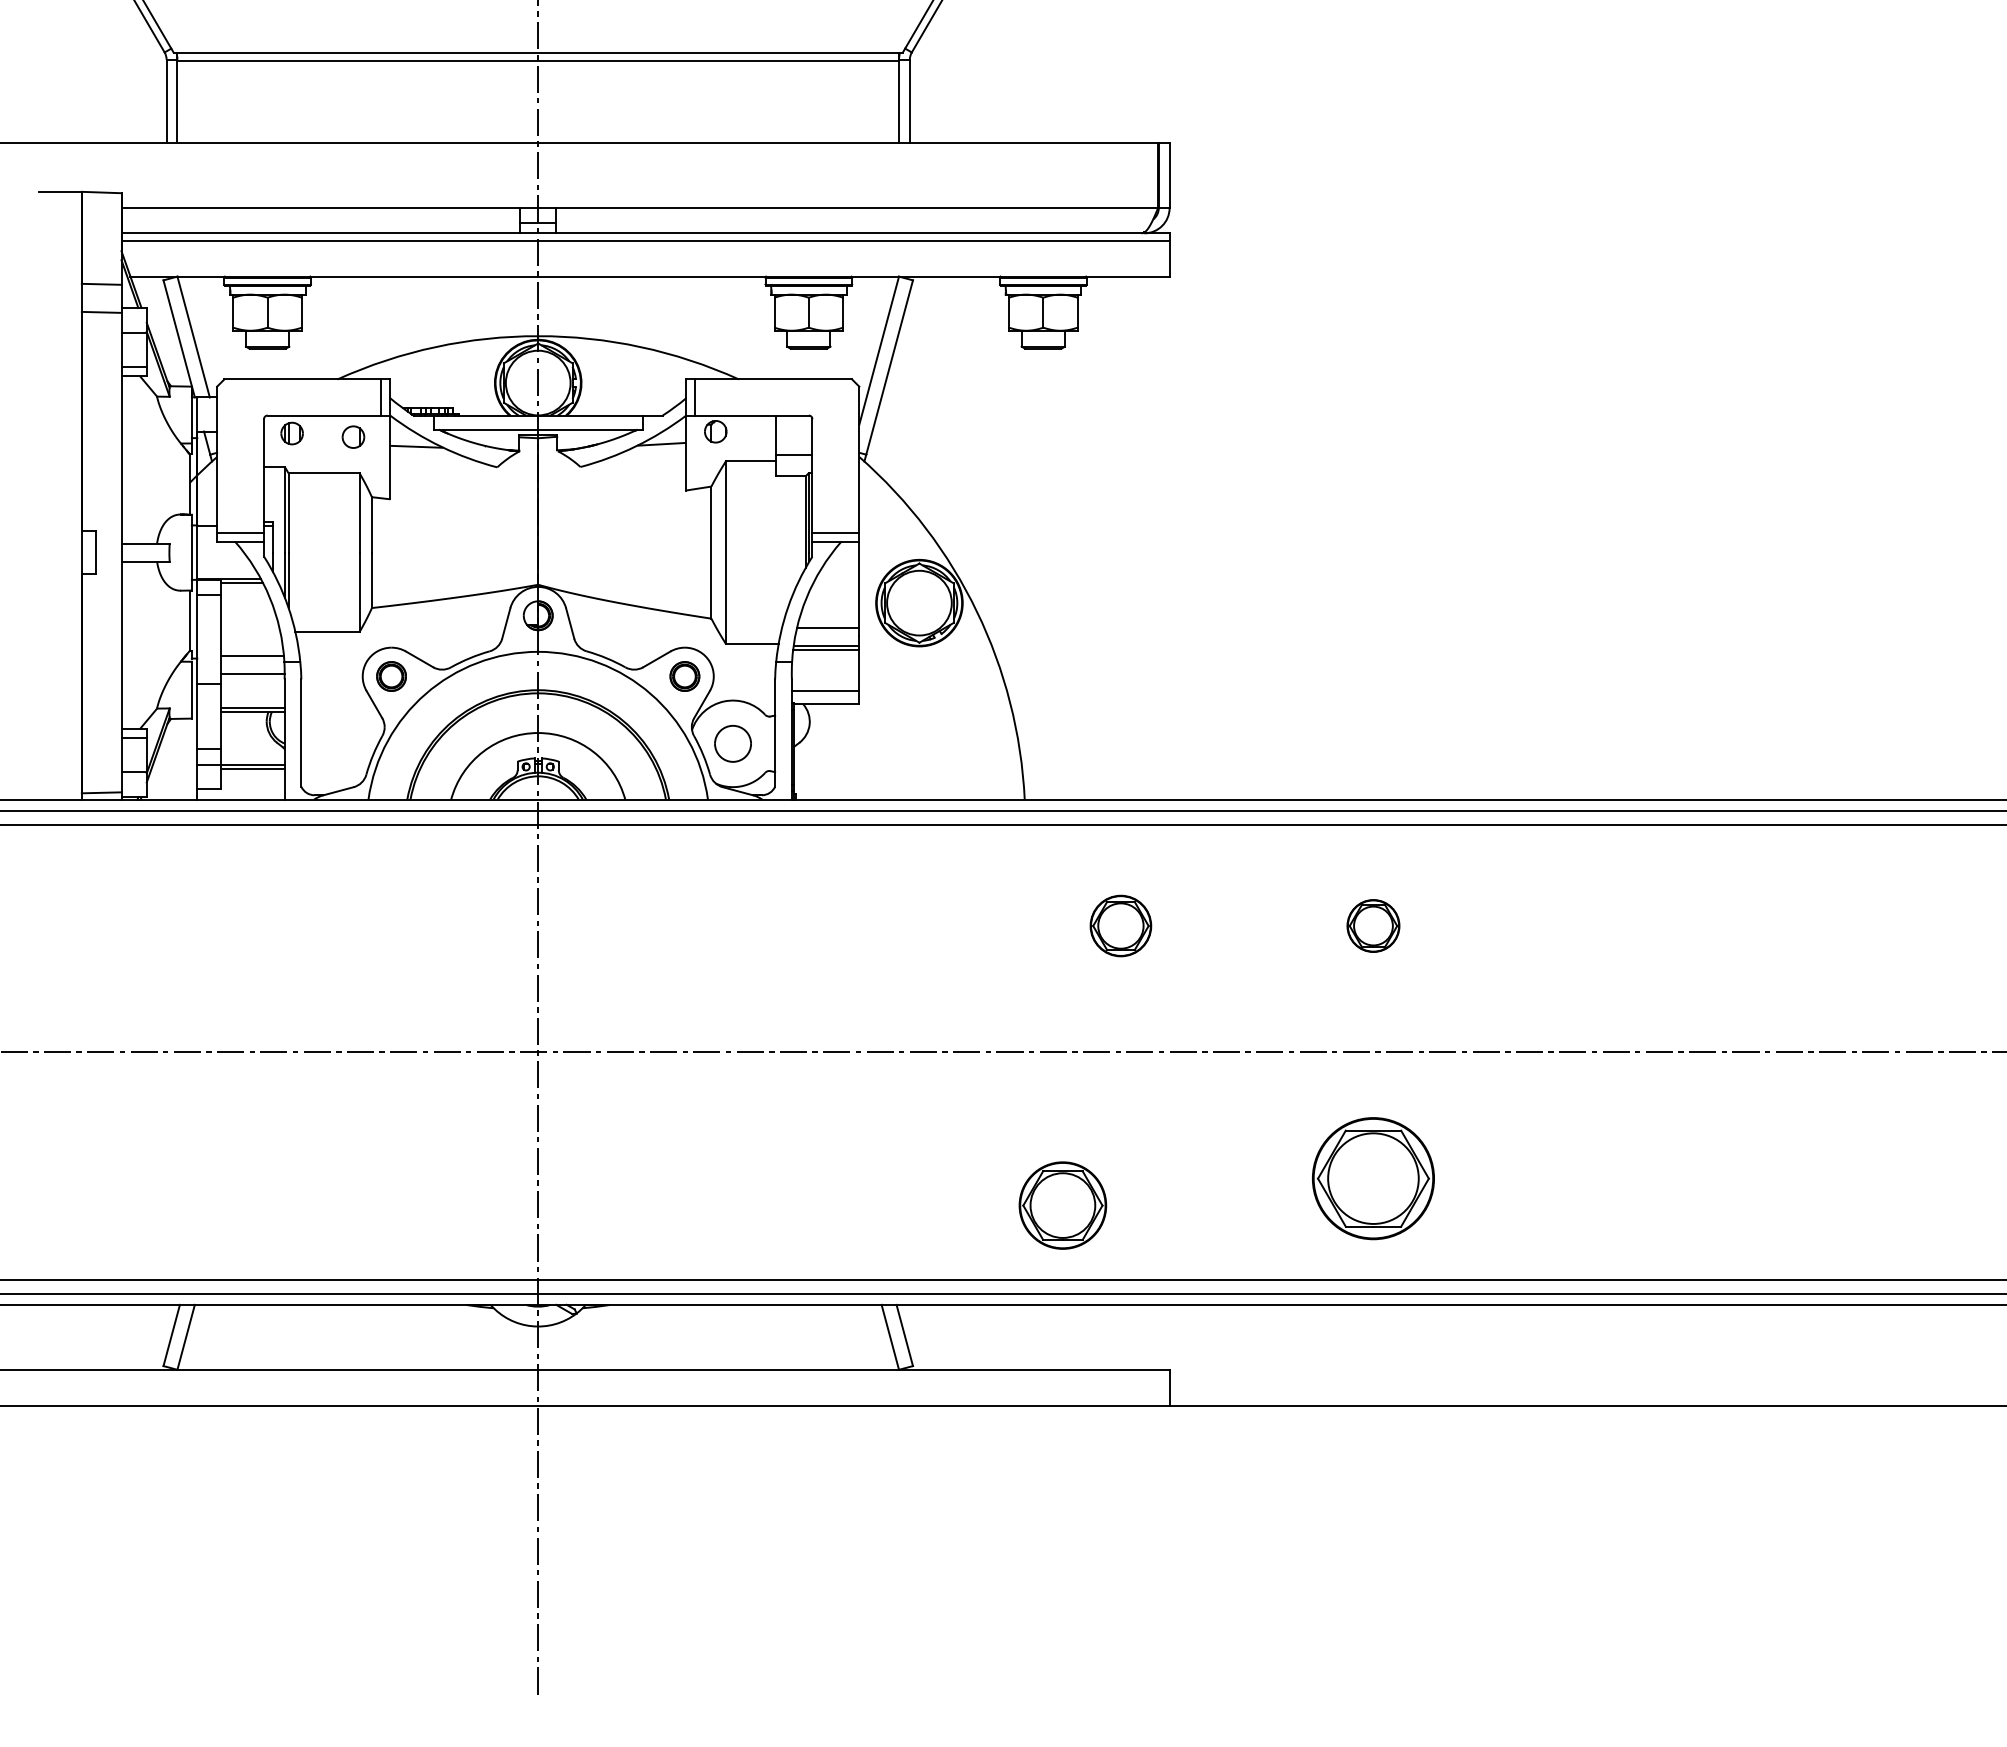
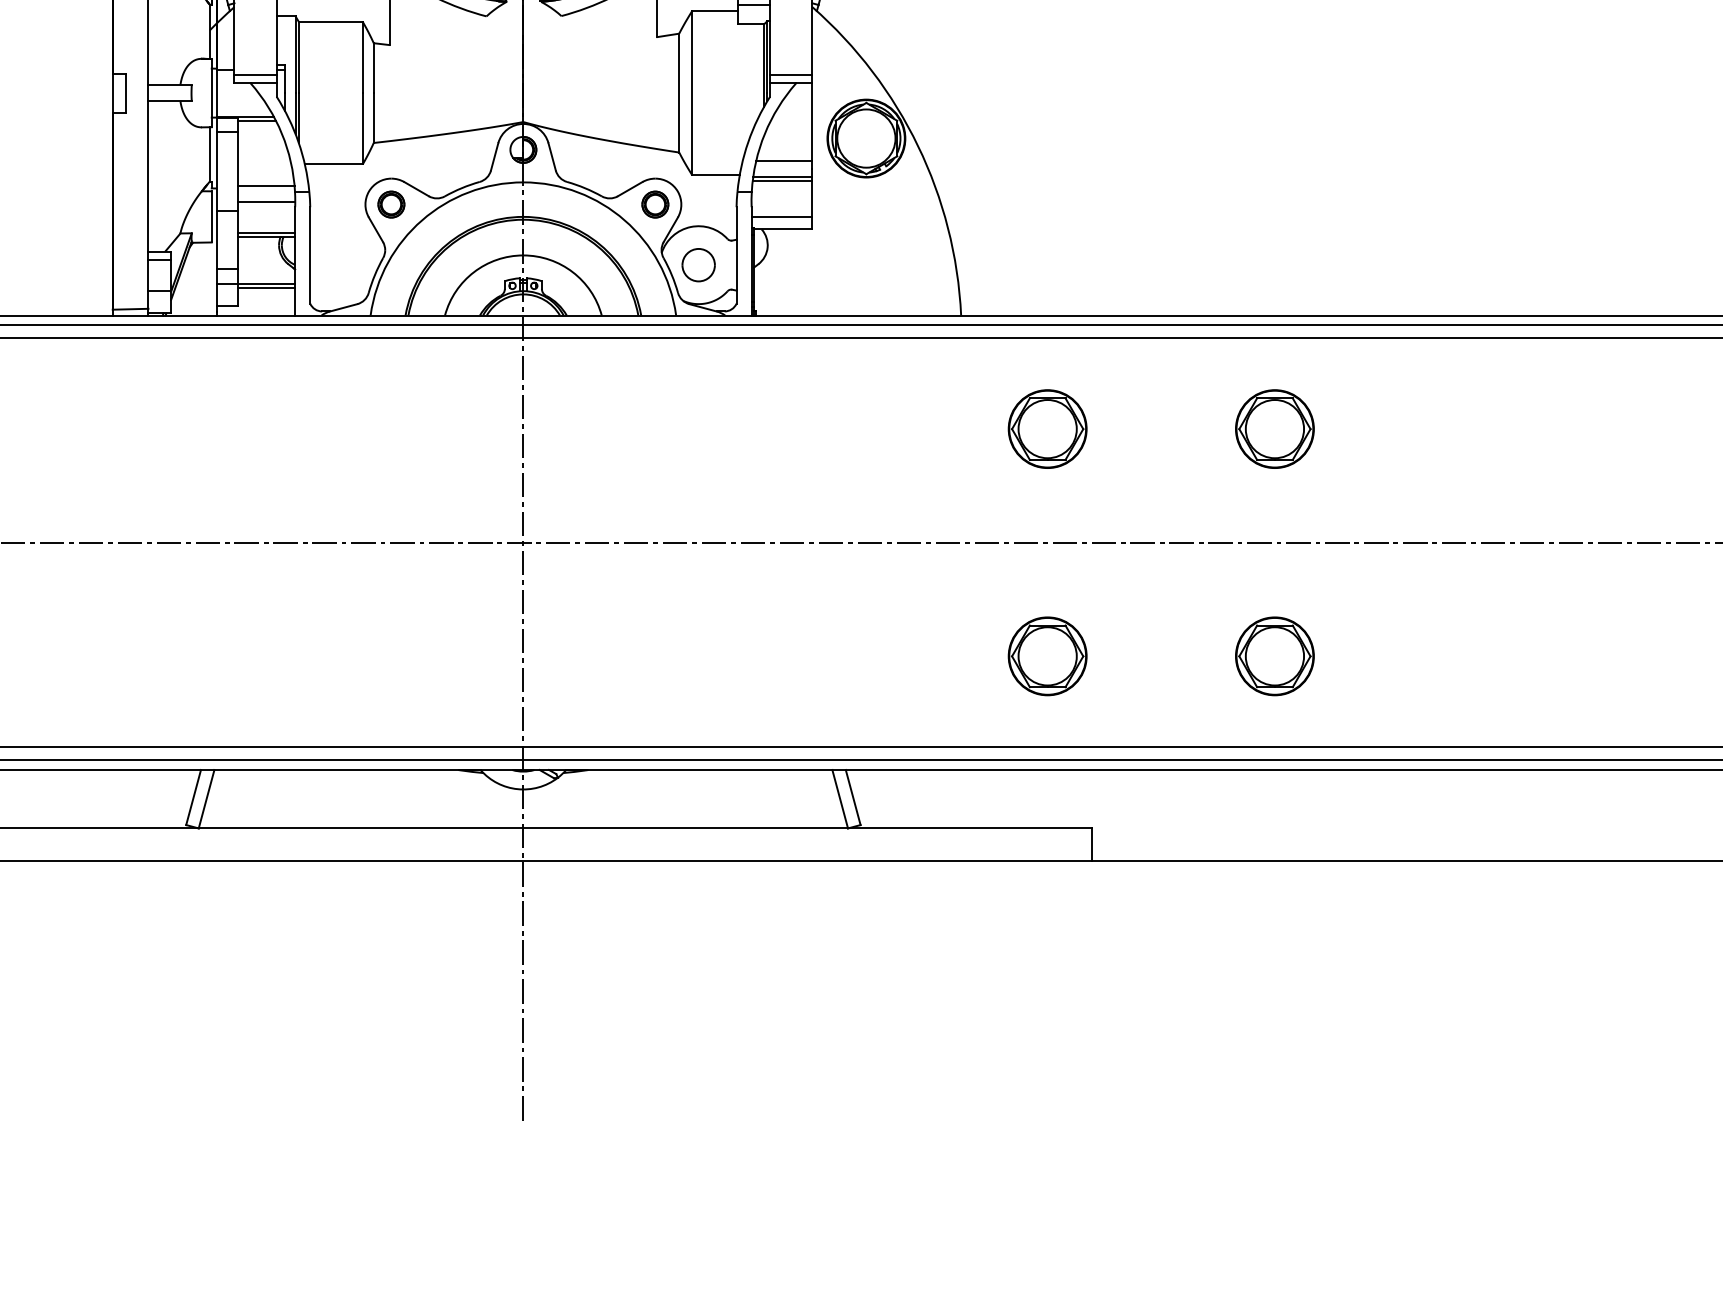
part: (1120, 925) -> (1047, 428), size x1.43
part: (1373, 925) -> (1274, 428), size x1.67
part: (1373, 1178) -> (1274, 656), size x0.71
part: (1062, 1205) -> (1047, 656), moved

